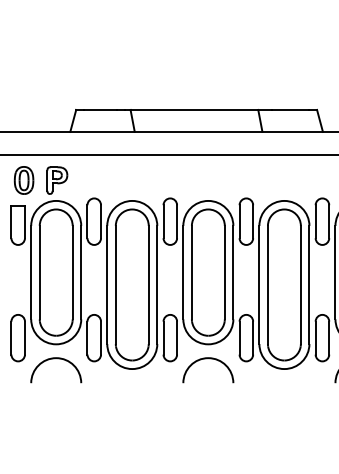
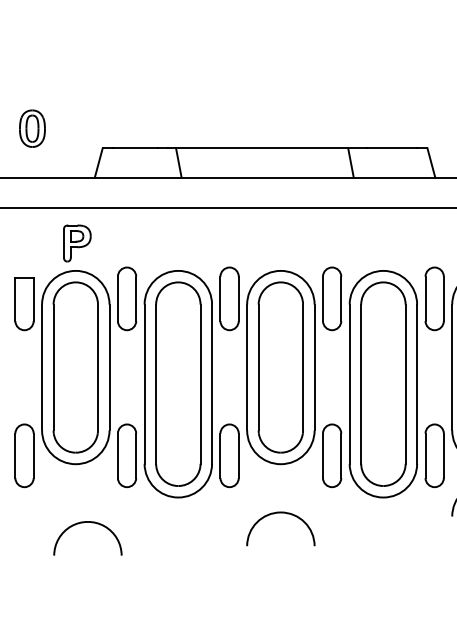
part: (23, 180) -> (31, 128), moved
arc: (56, 359) -> (88, 523), moved
arc: (208, 359) -> (281, 514), moved

